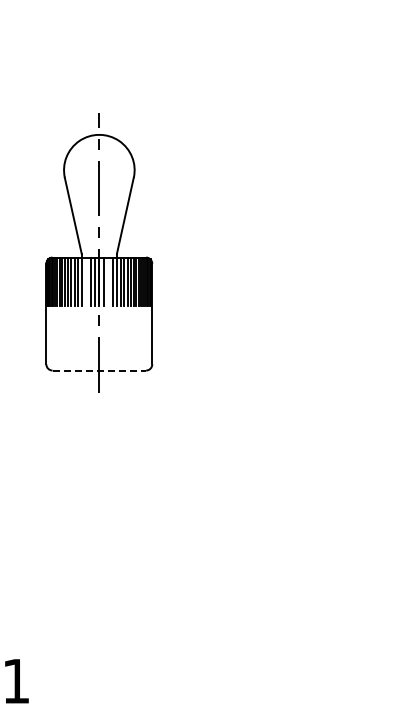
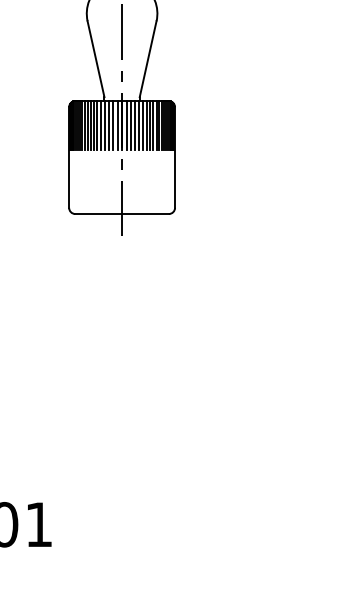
line: (86, 281) -> (109, 124), added
line: (108, 281) -> (131, 124), added
line: (99, 370) -> (122, 213), dashed -> solid

